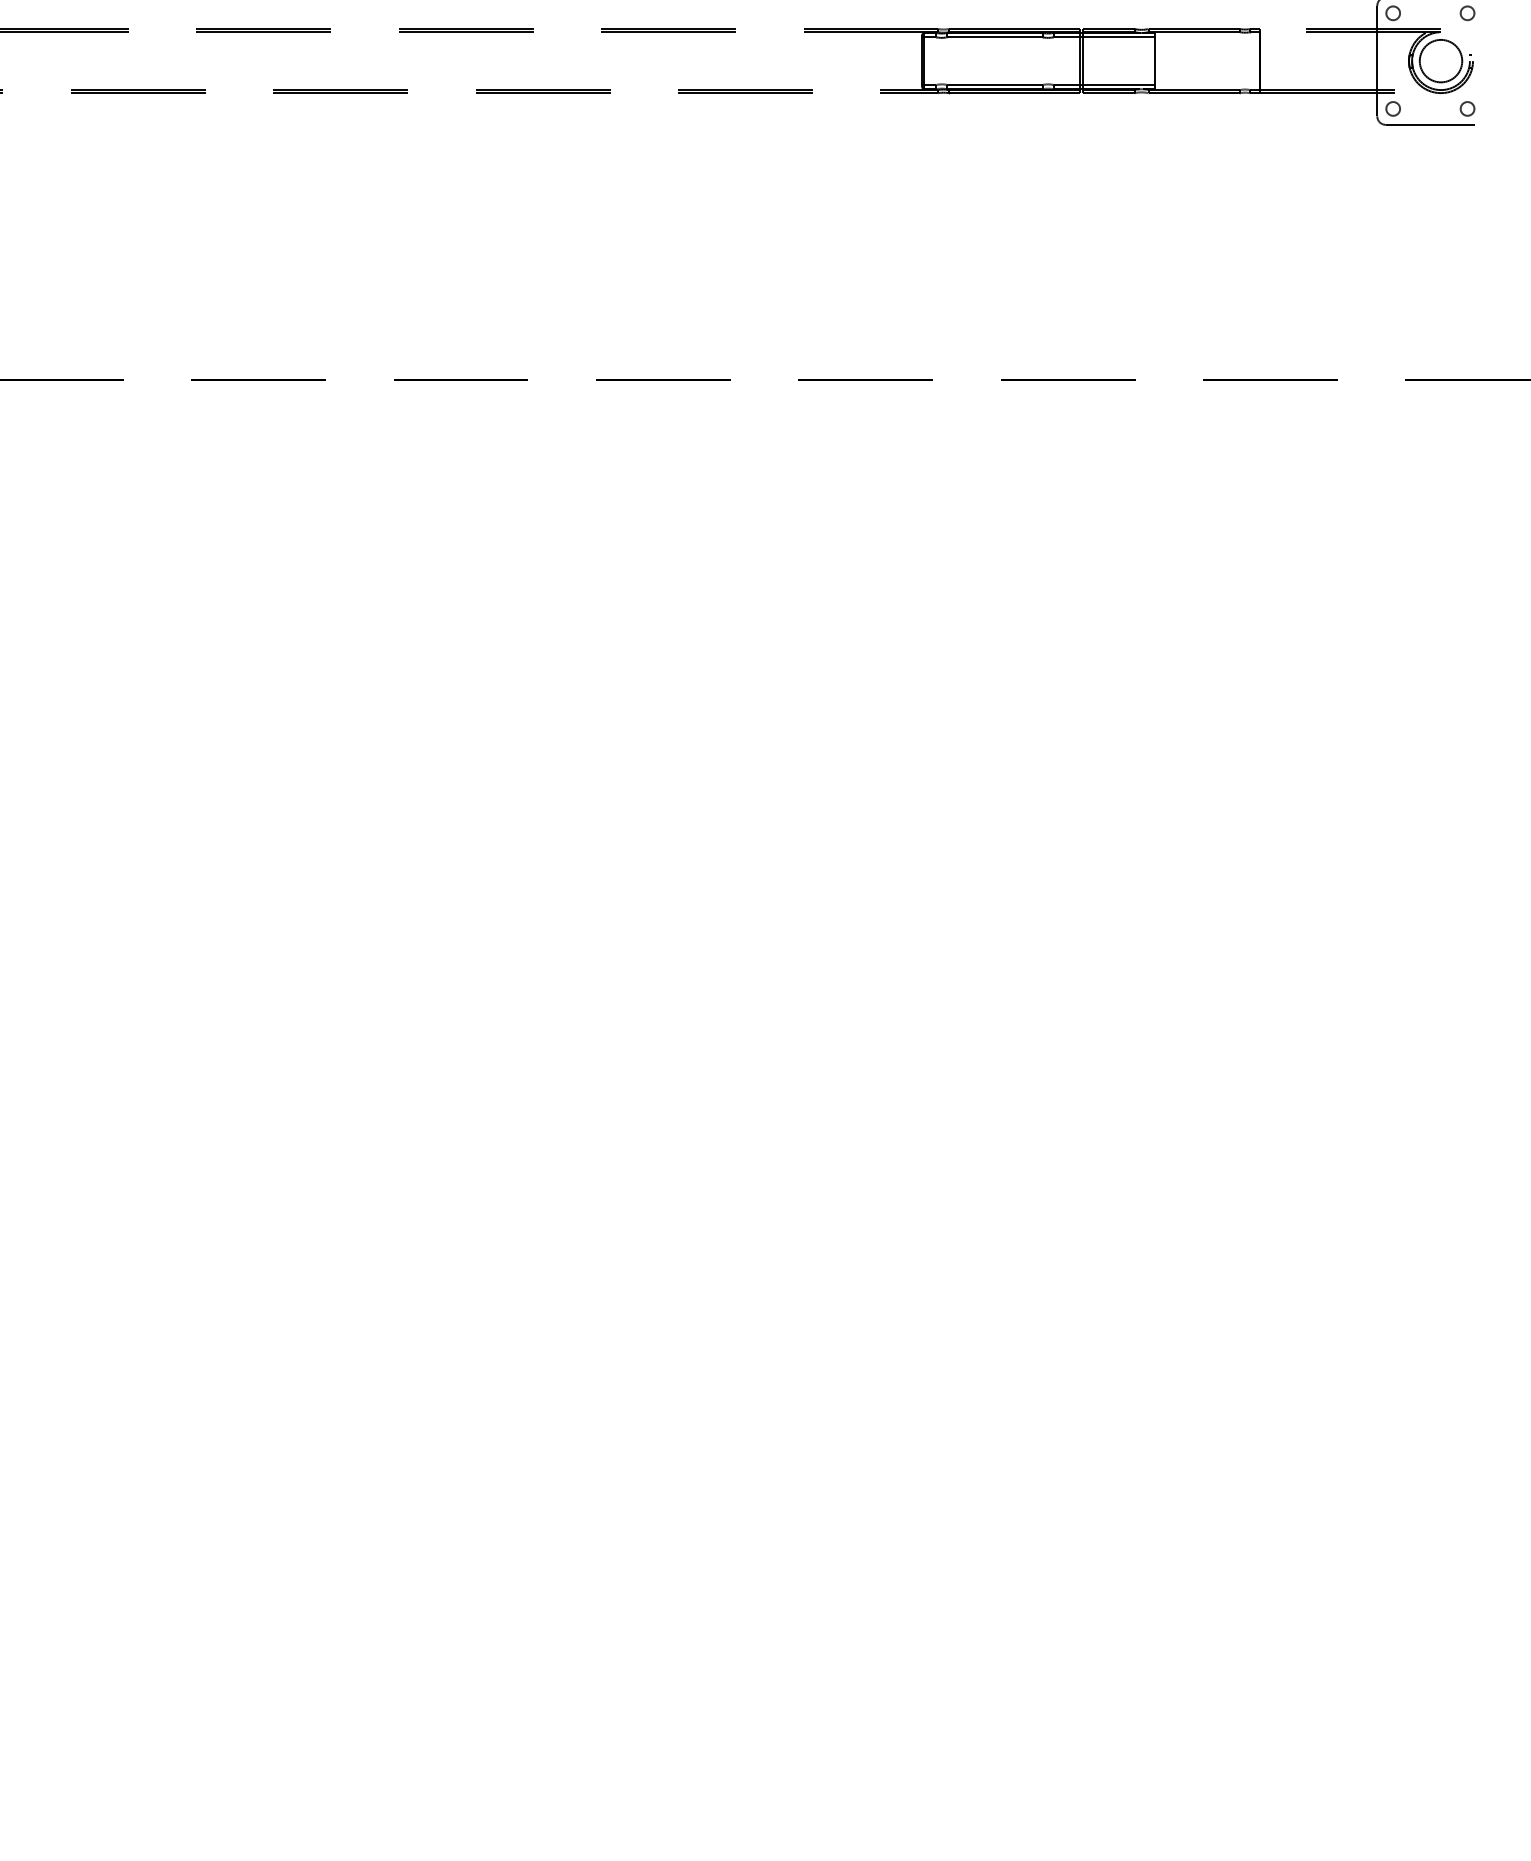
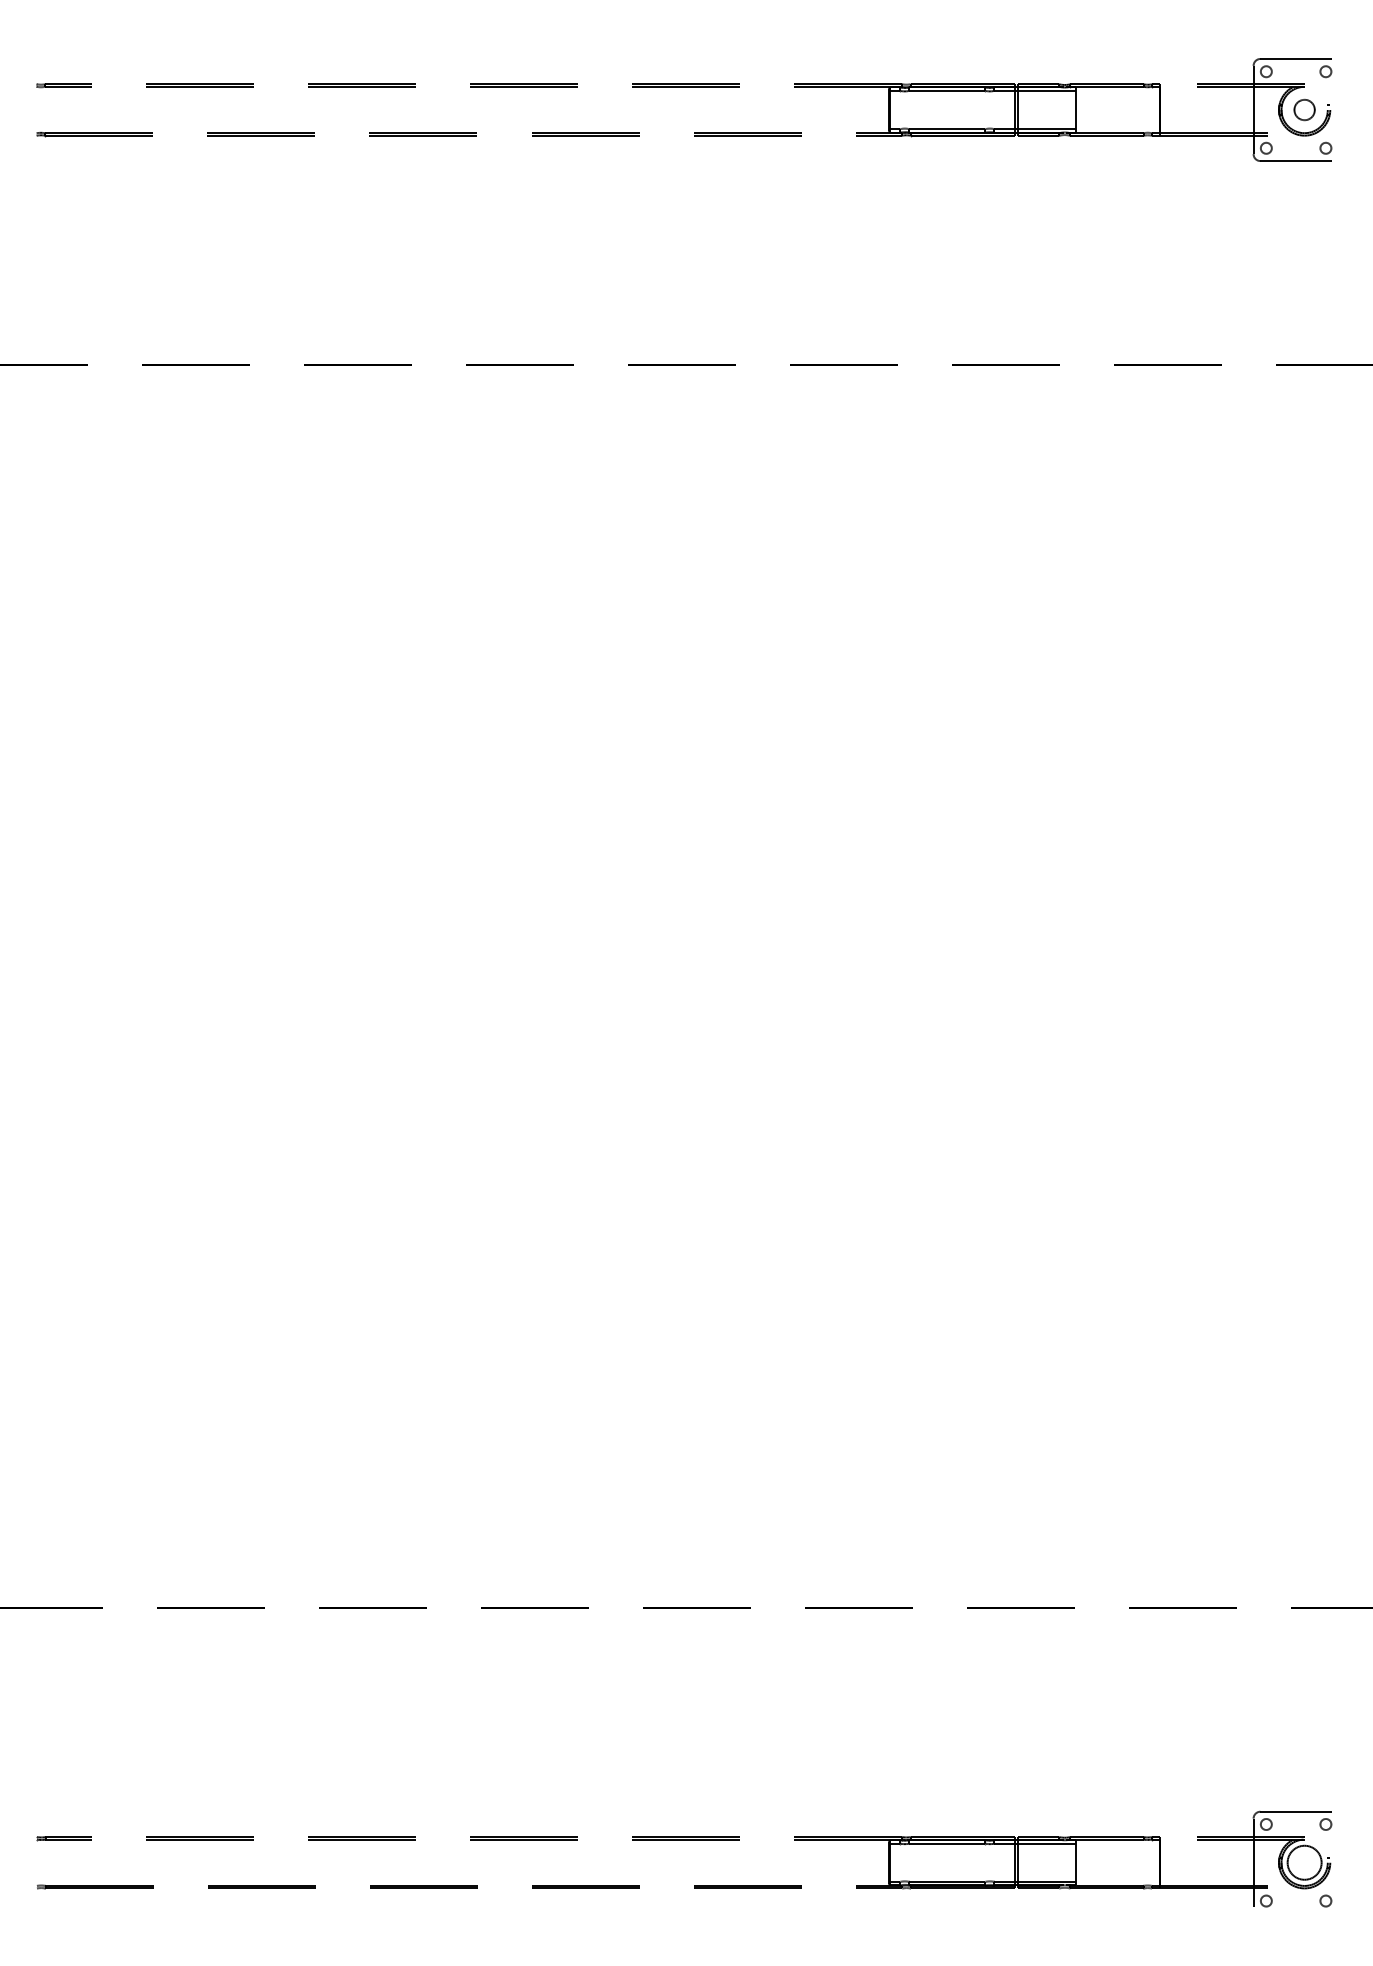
circle: (1440, 61) -> (1304, 110), size x0.6

